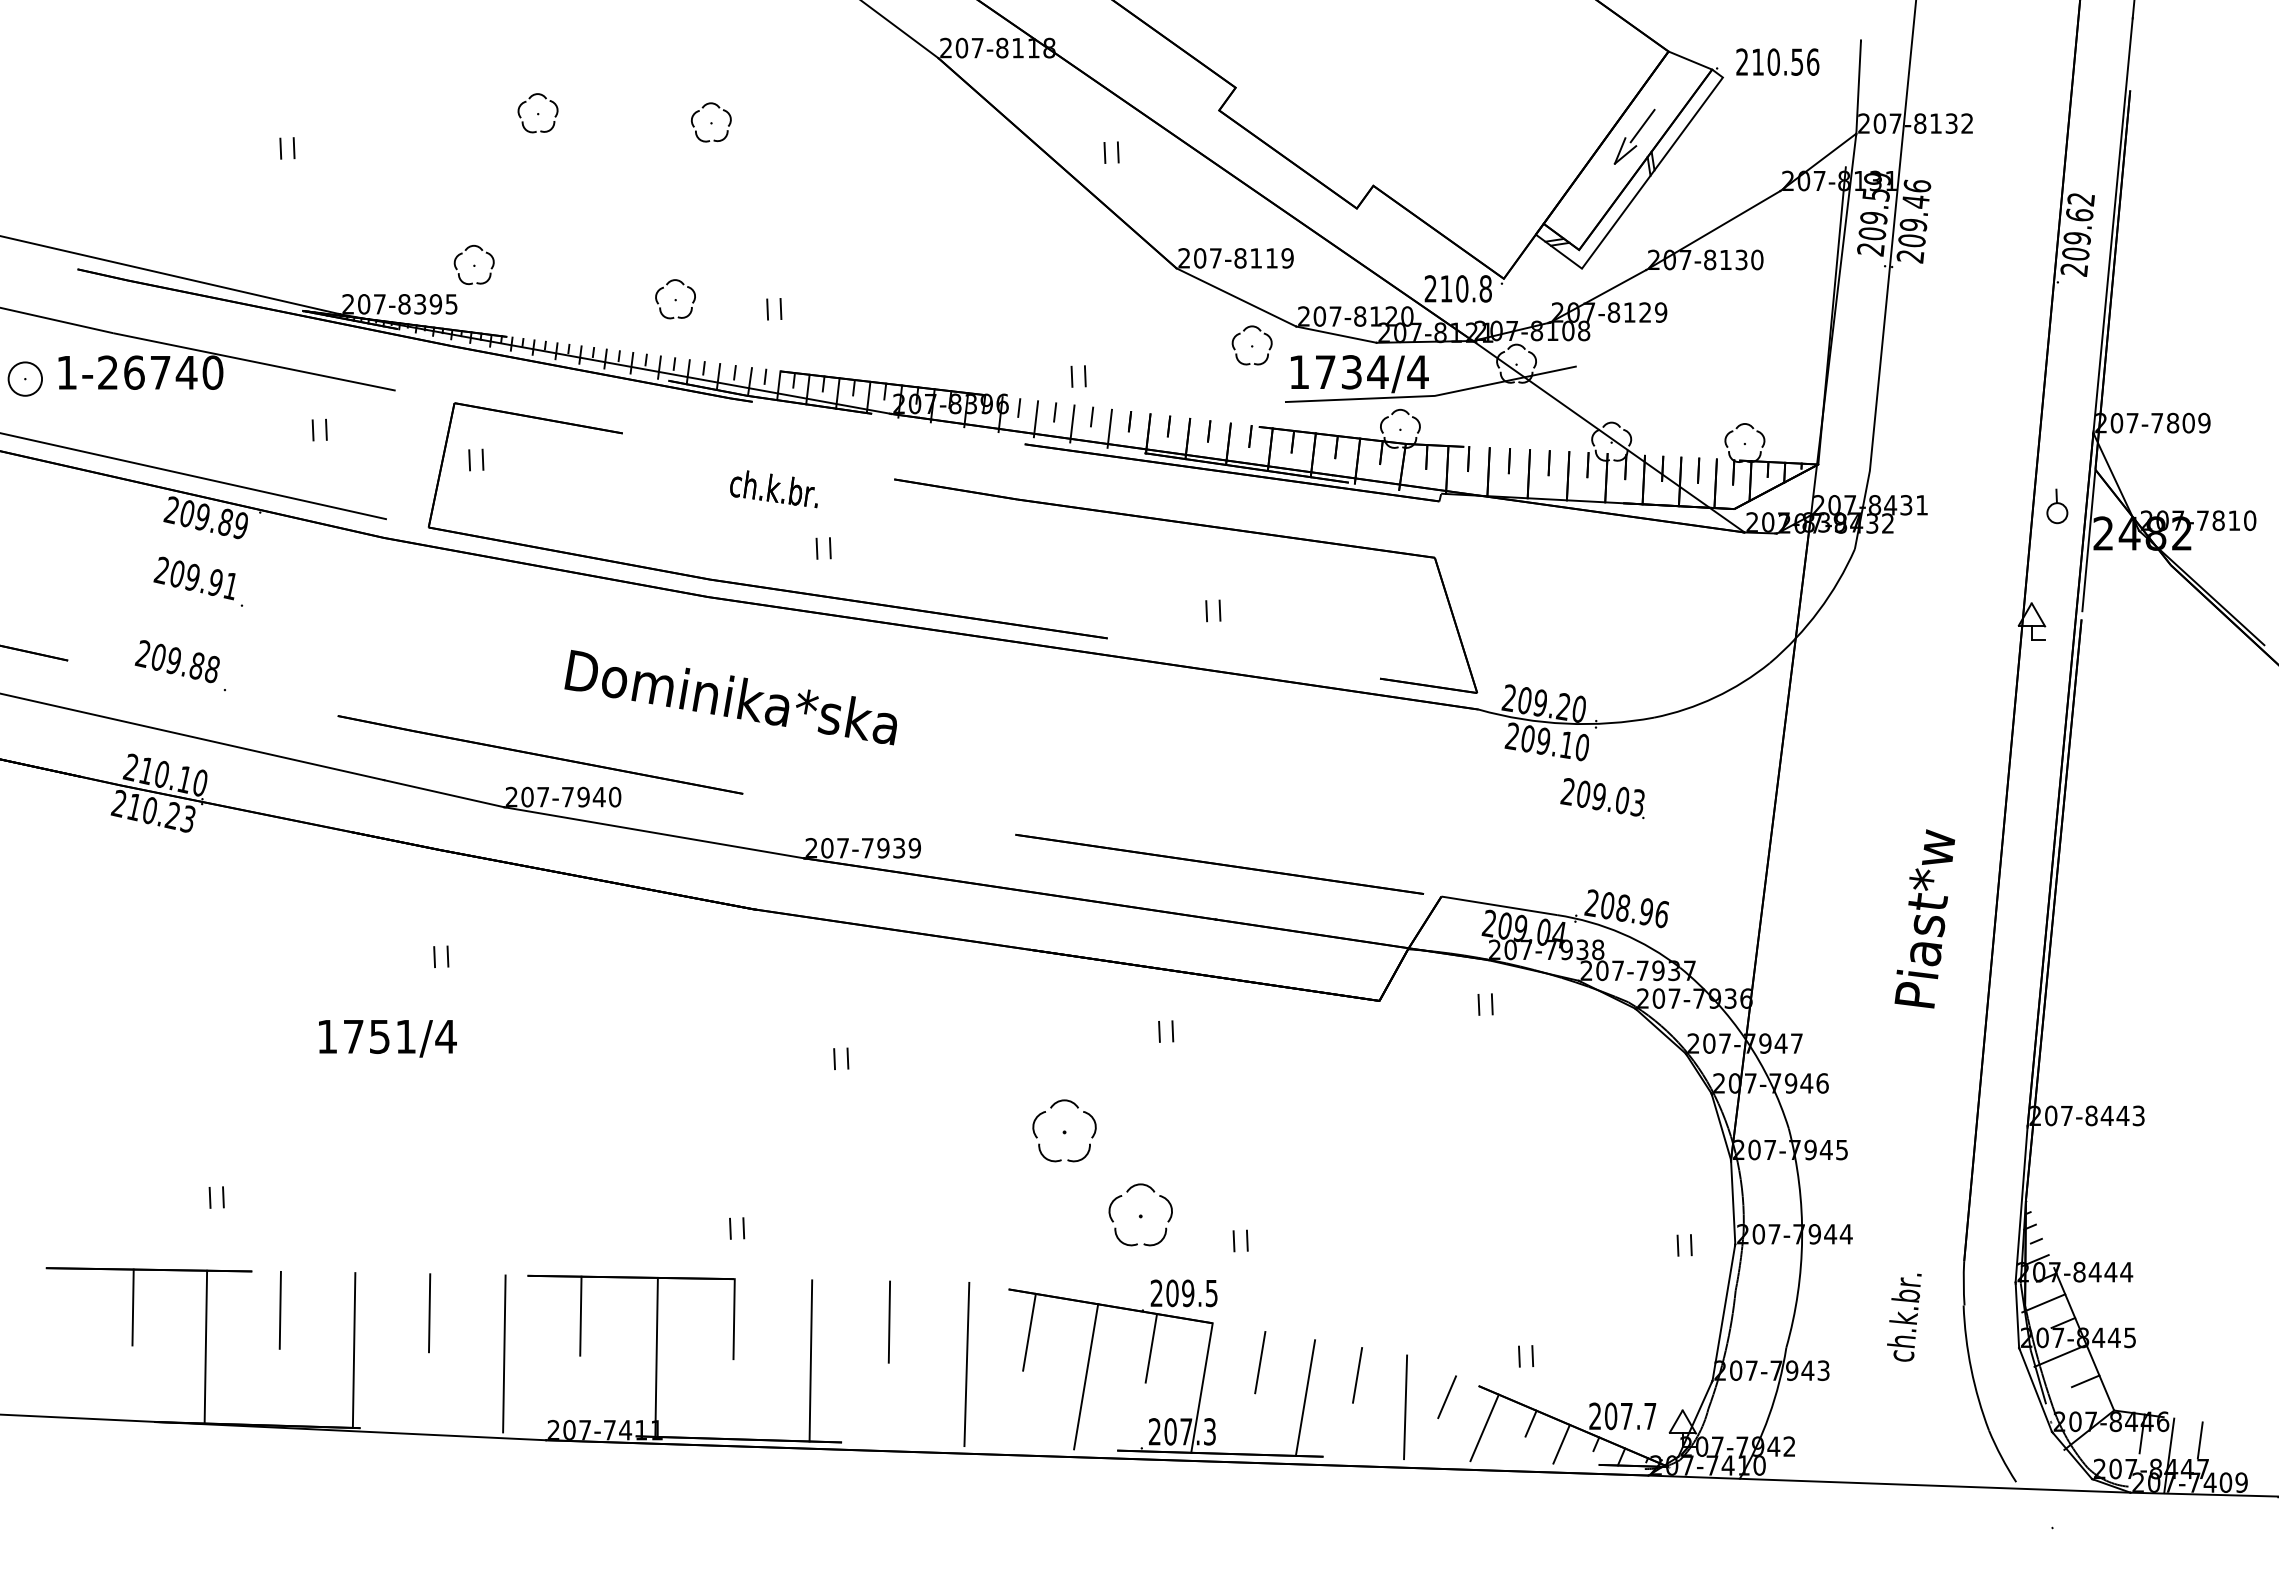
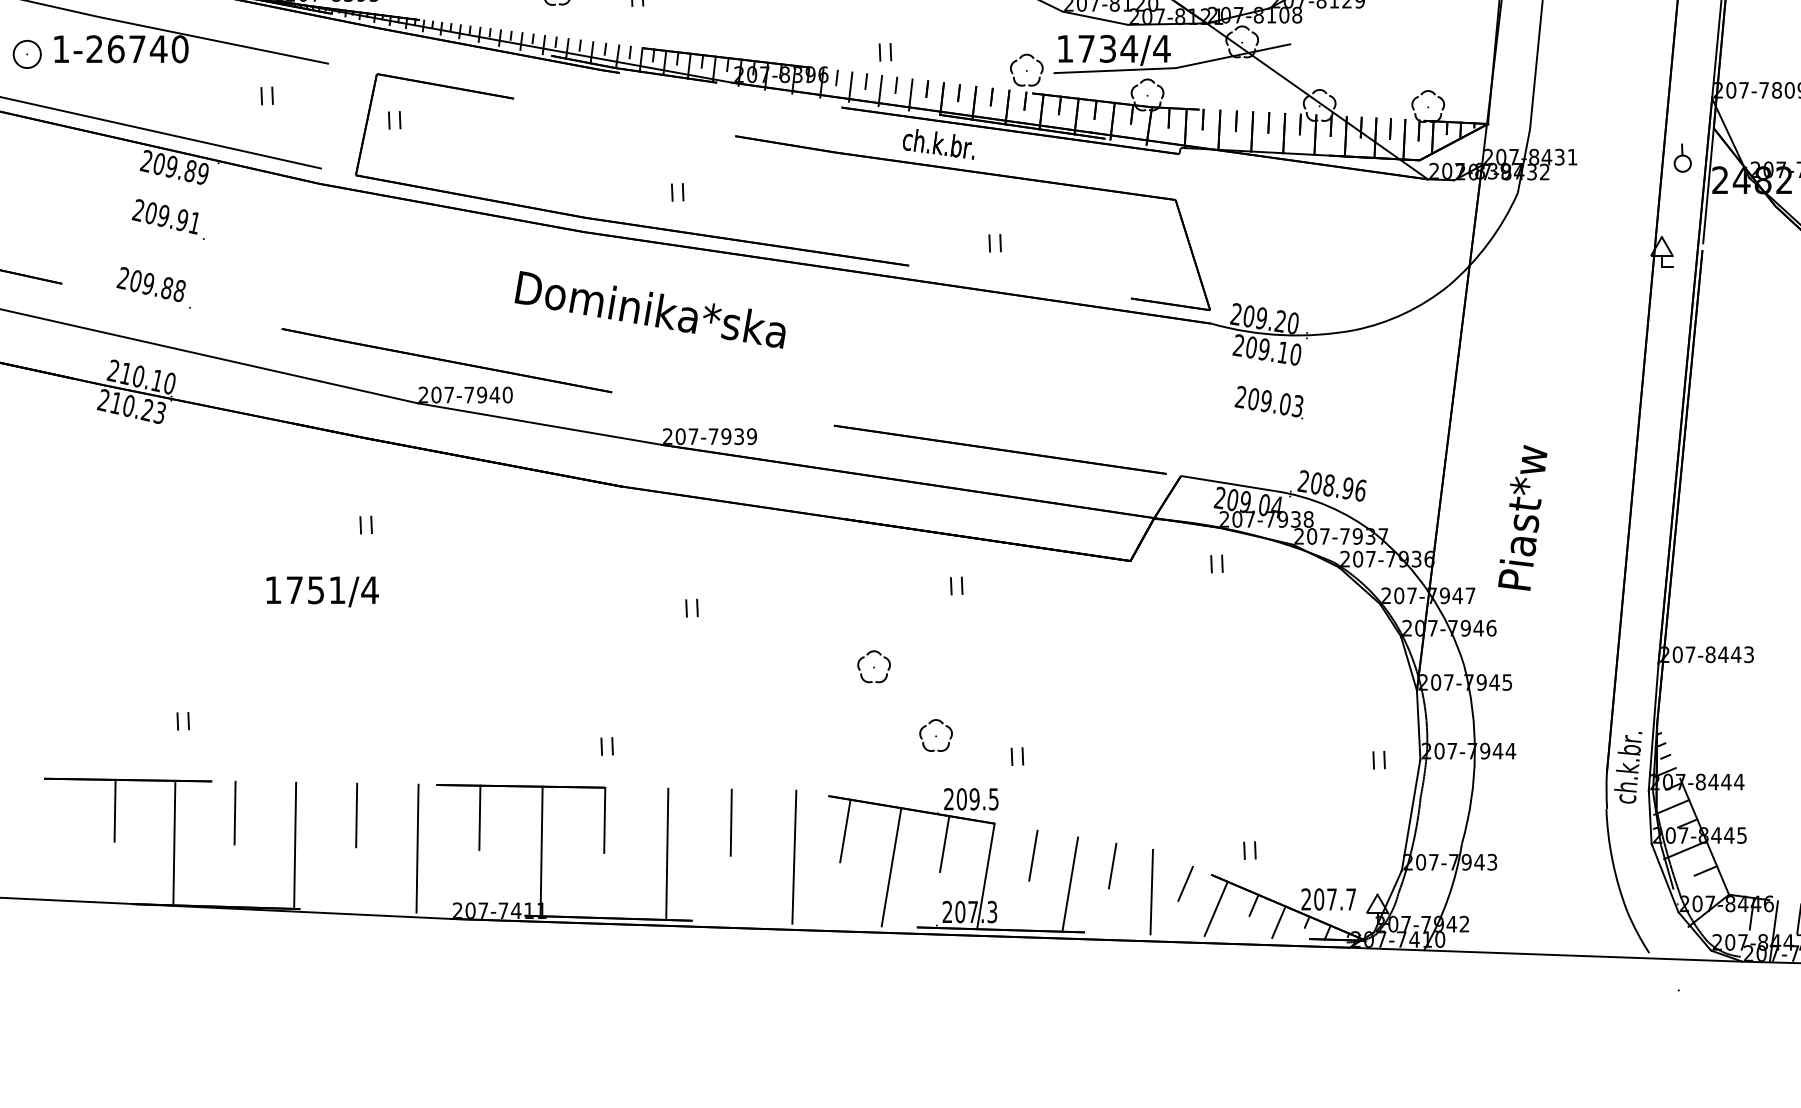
part: (1251, 345) -> (1026, 70), moved
text: (773, 489) -> (938, 144), moved
text: (730, 697) -> (649, 309), moved
text: (1602, 798) -> (1269, 402), moved
text: (1924, 918) -> (1522, 517), moved
part: (1064, 1130) -> (873, 666), size x0.62
part: (1140, 1215) -> (935, 735), size x0.62
text: (1904, 1317) -> (1628, 767), moved

